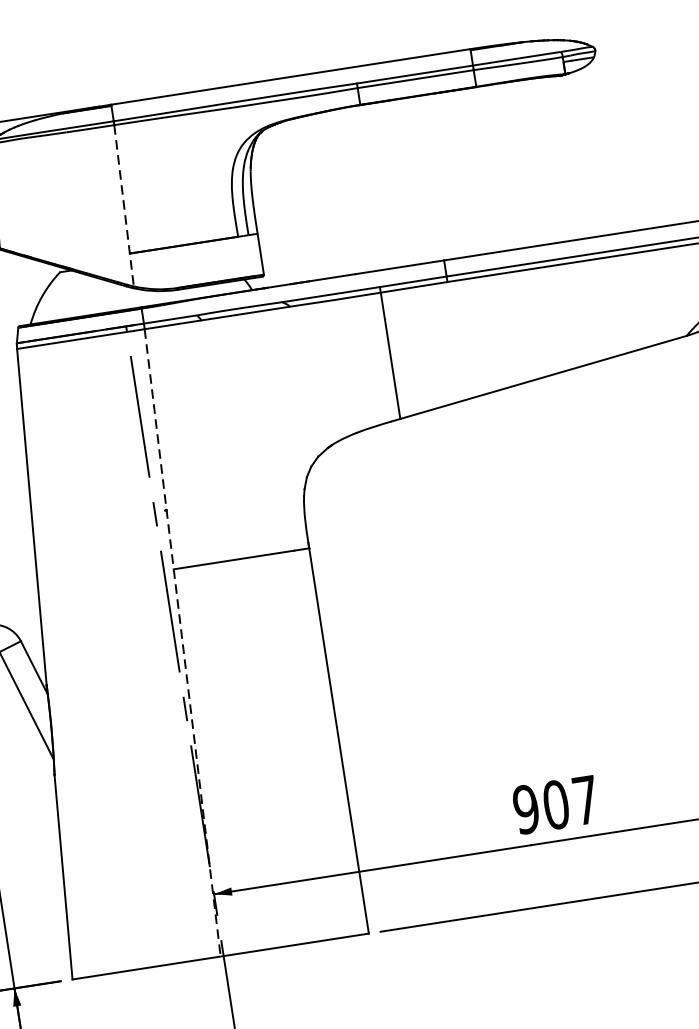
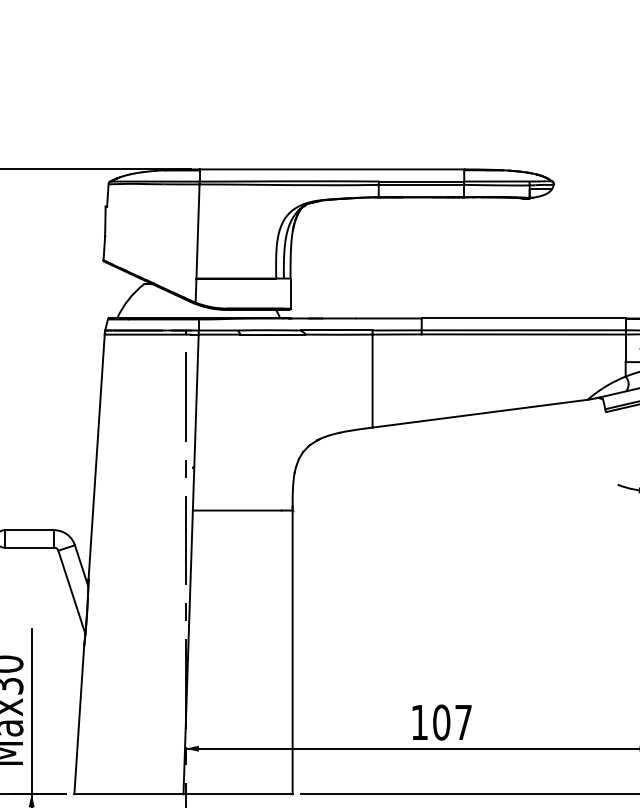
line: (124, 207) -> (197, 244), dashed -> solid
line: (183, 642) -> (191, 564), dashed -> solid
text: (526, 809) -> (419, 722), 907 -> 107

